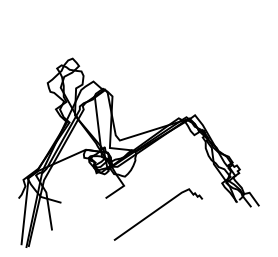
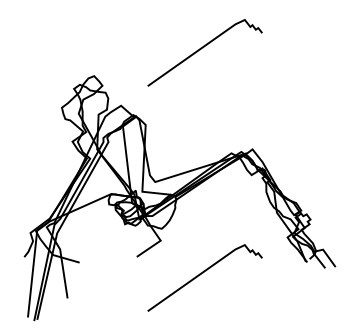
curve: (156, 37) -> (202, 48), added

